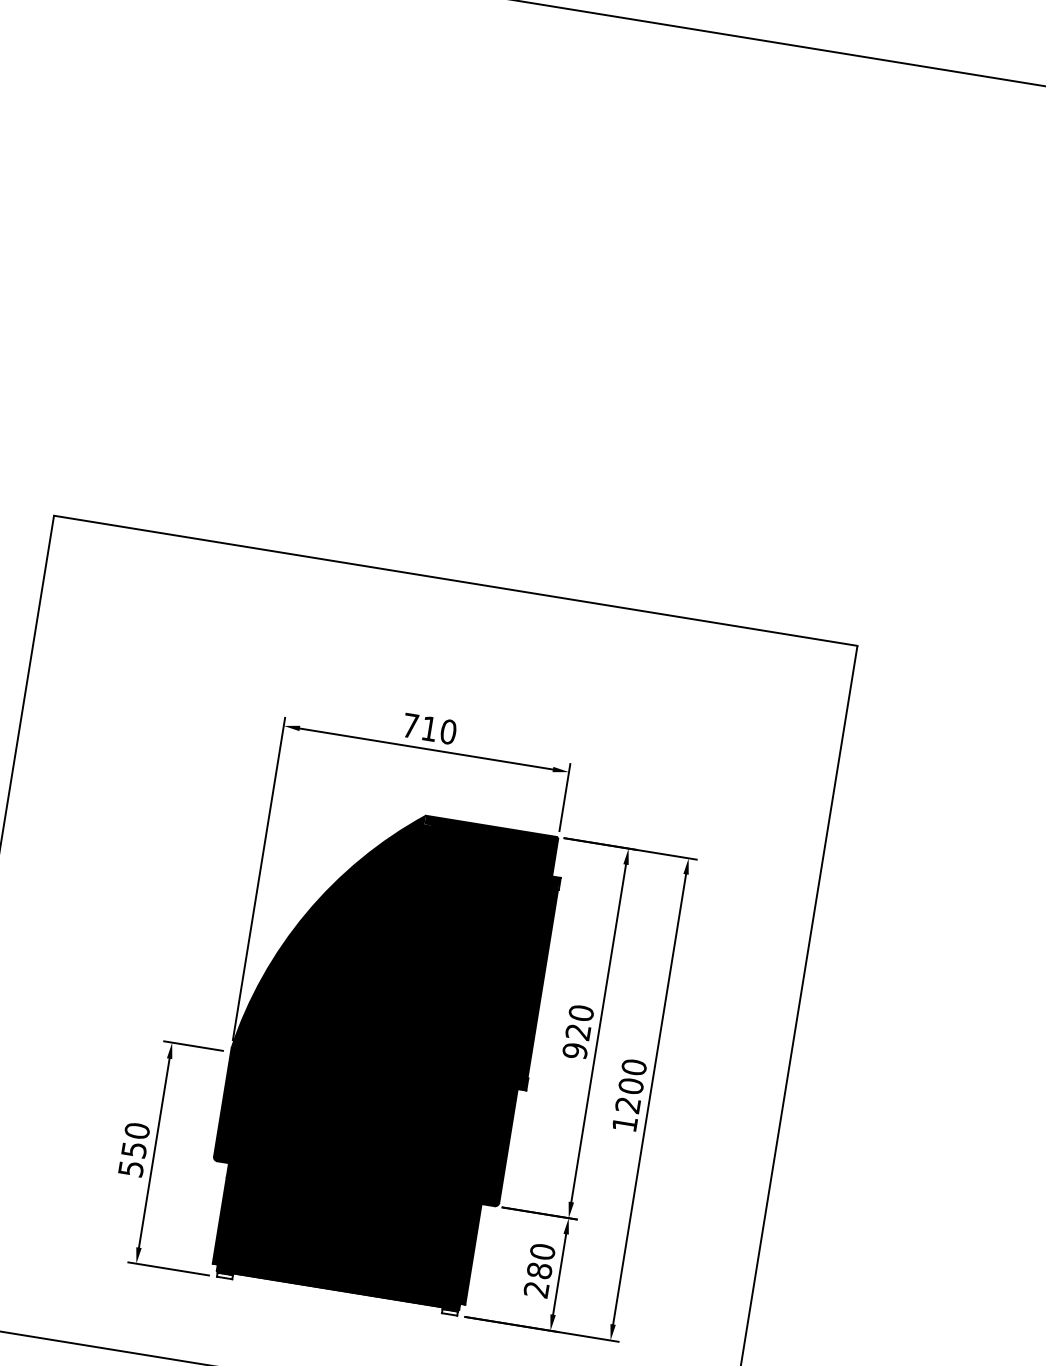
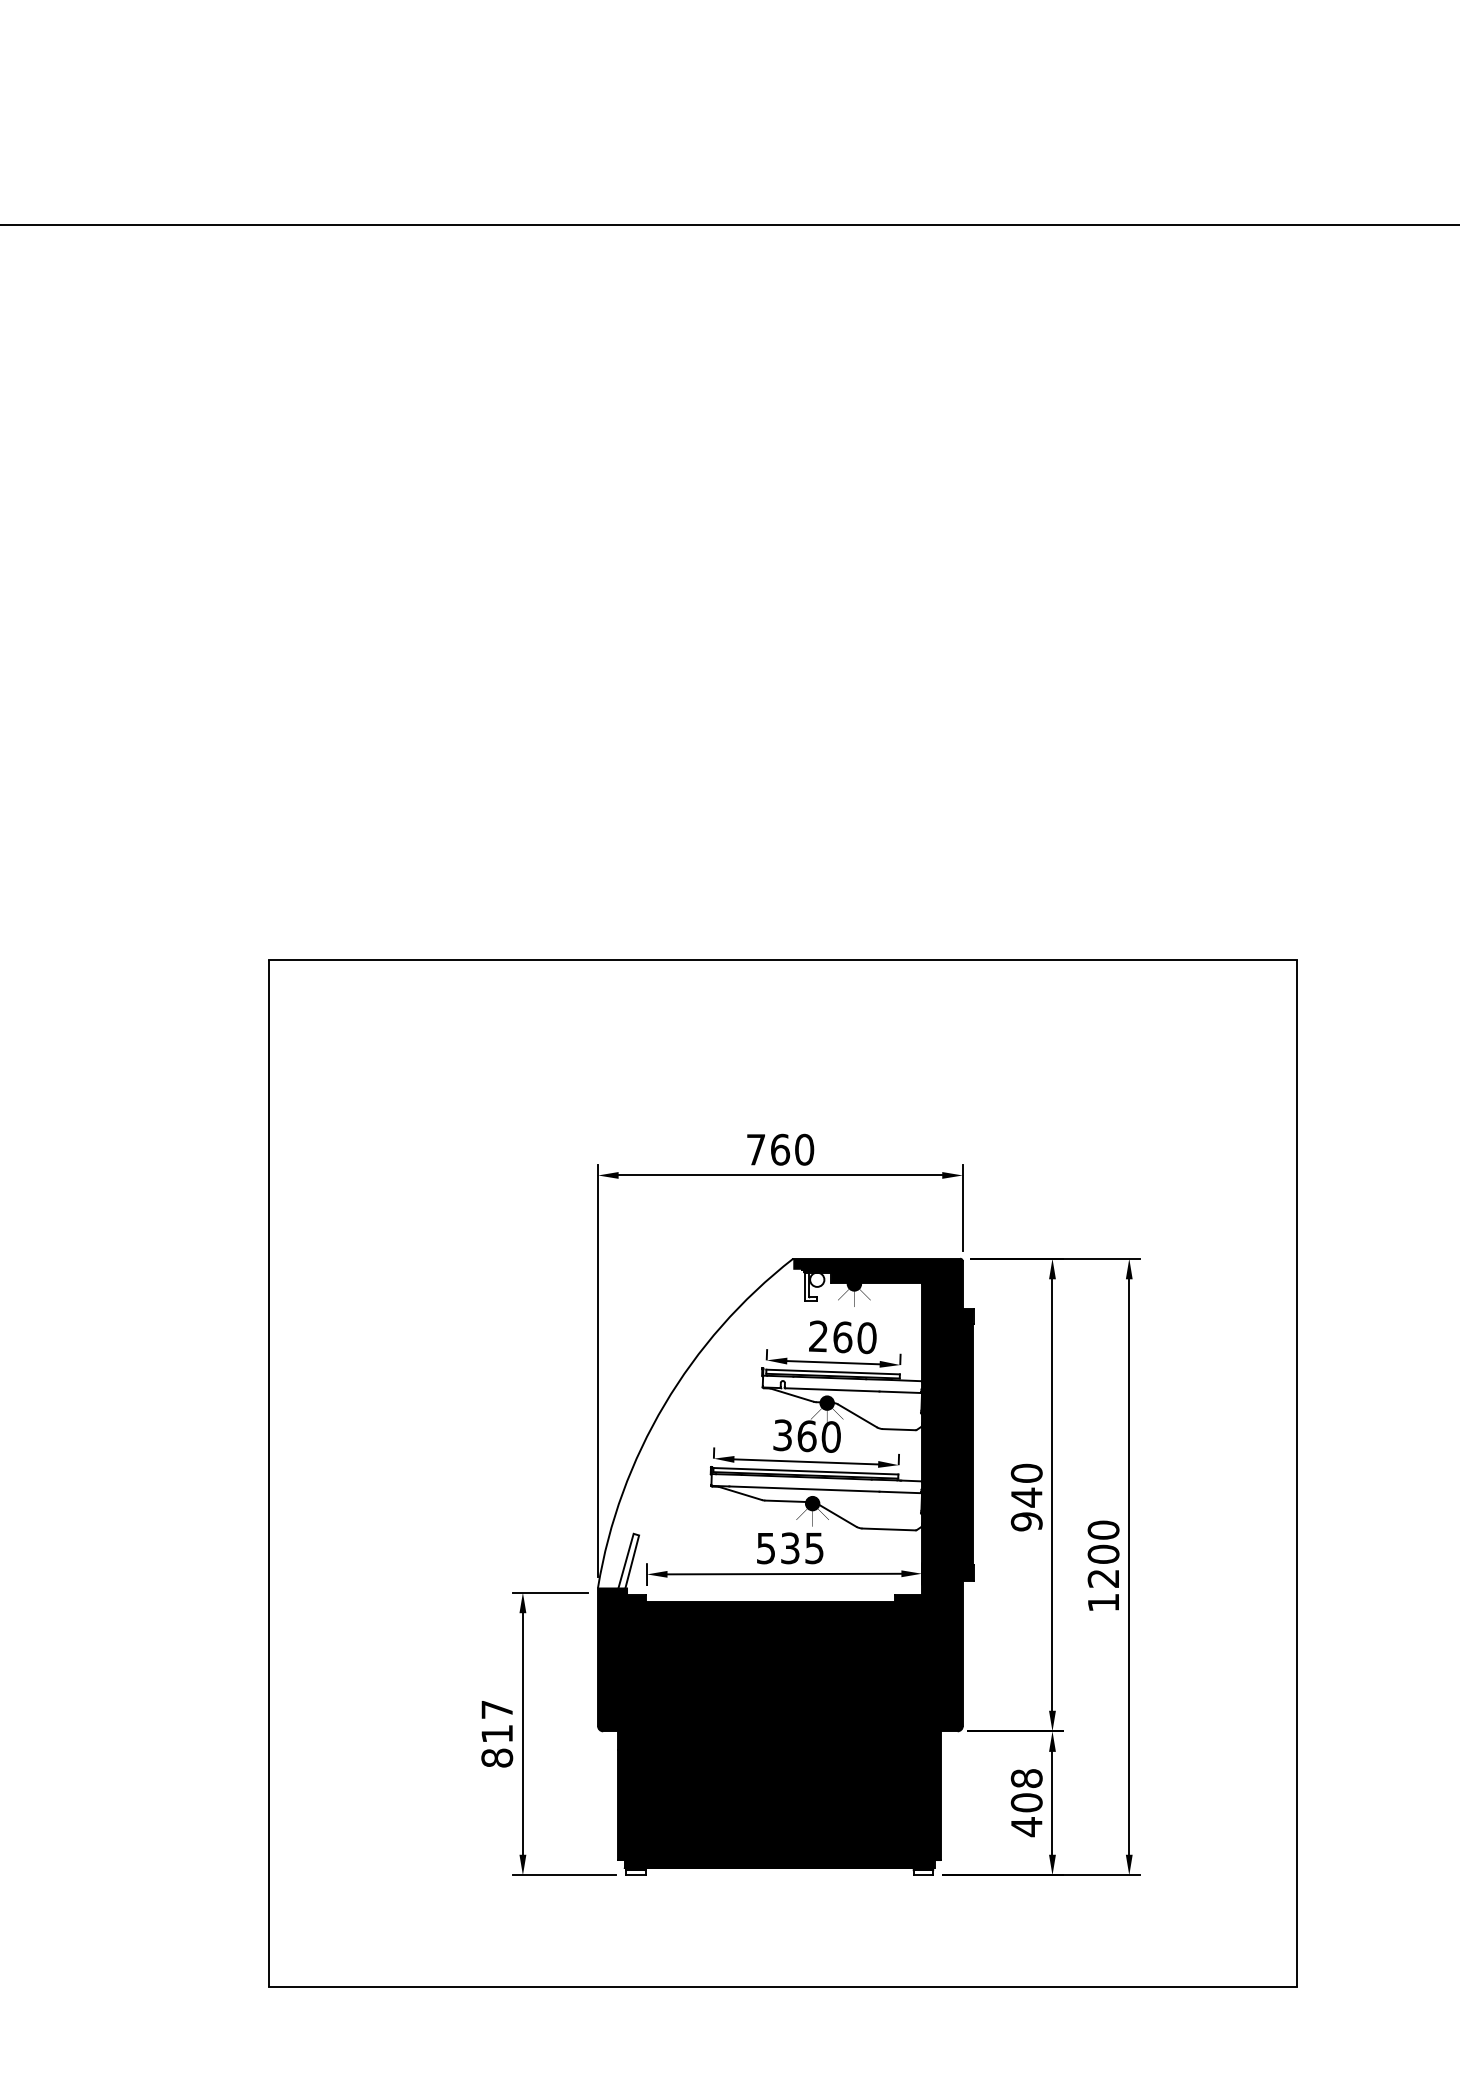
text: (429, 728) -> (780, 1149), 710 -> 760
fill: (378, 945) -> (760, 1429), removed
text: (578, 1032) -> (1026, 1497), 920 -> 940
text: (134, 1149) -> (497, 1733), 550 -> 817
text: (539, 1271) -> (1026, 1803), 280 -> 408

